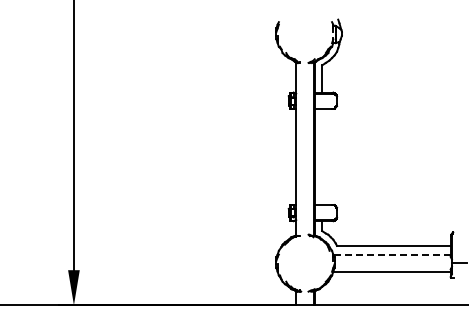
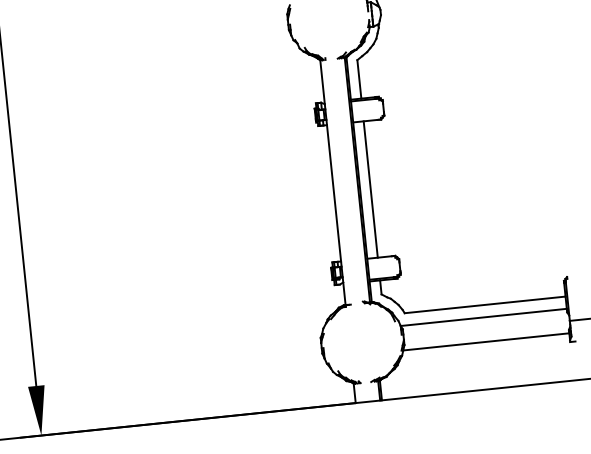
line: (322, 156) -> (371, 188), added
line: (392, 254) -> (484, 317), dashed -> solid

